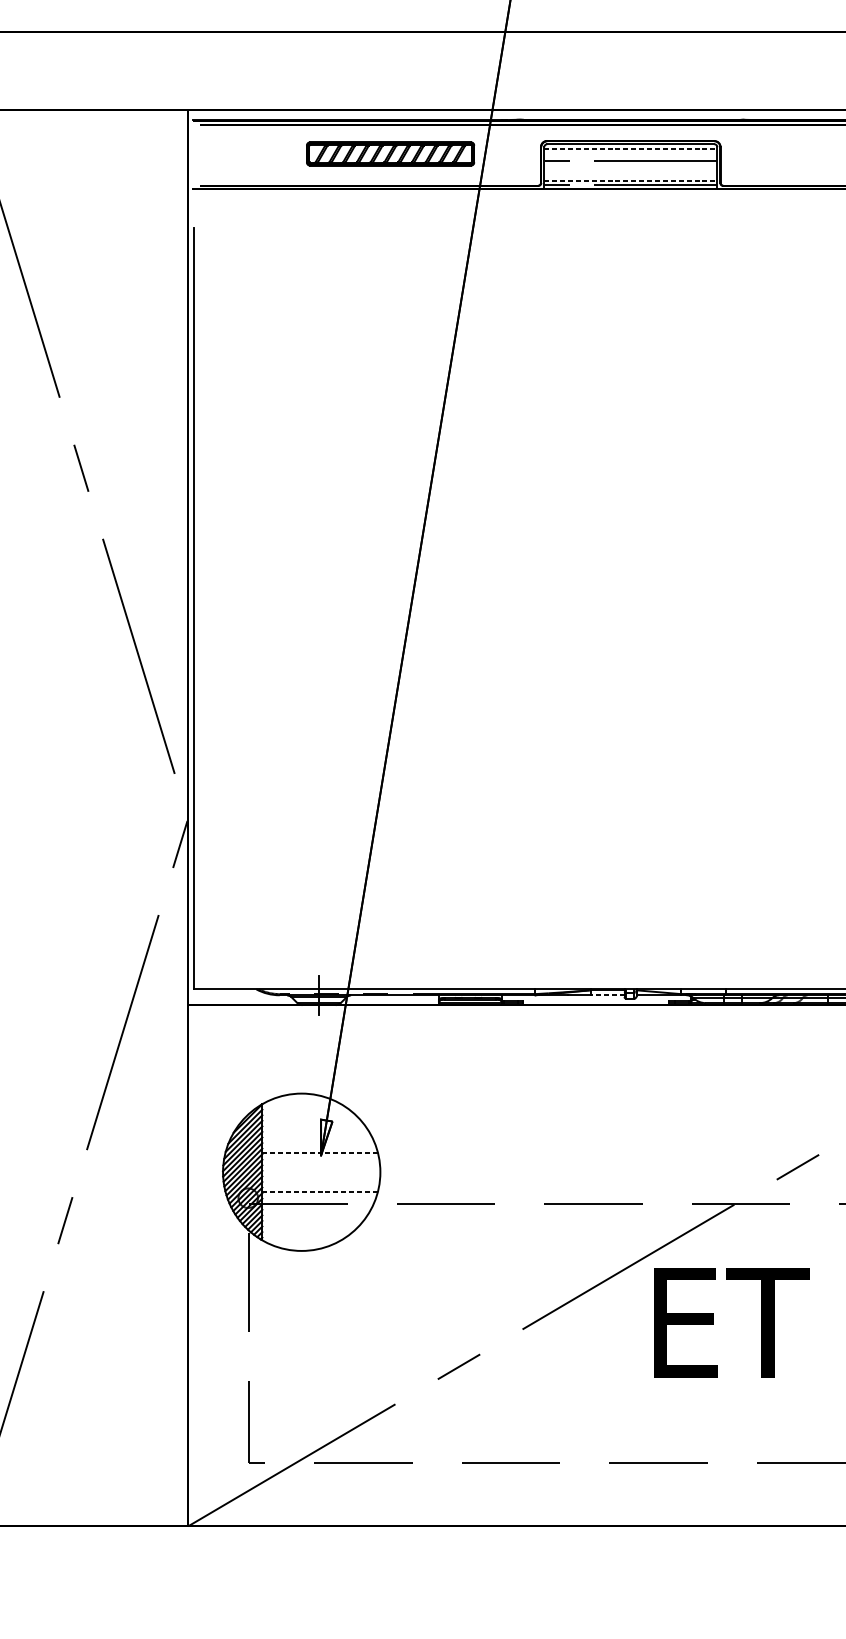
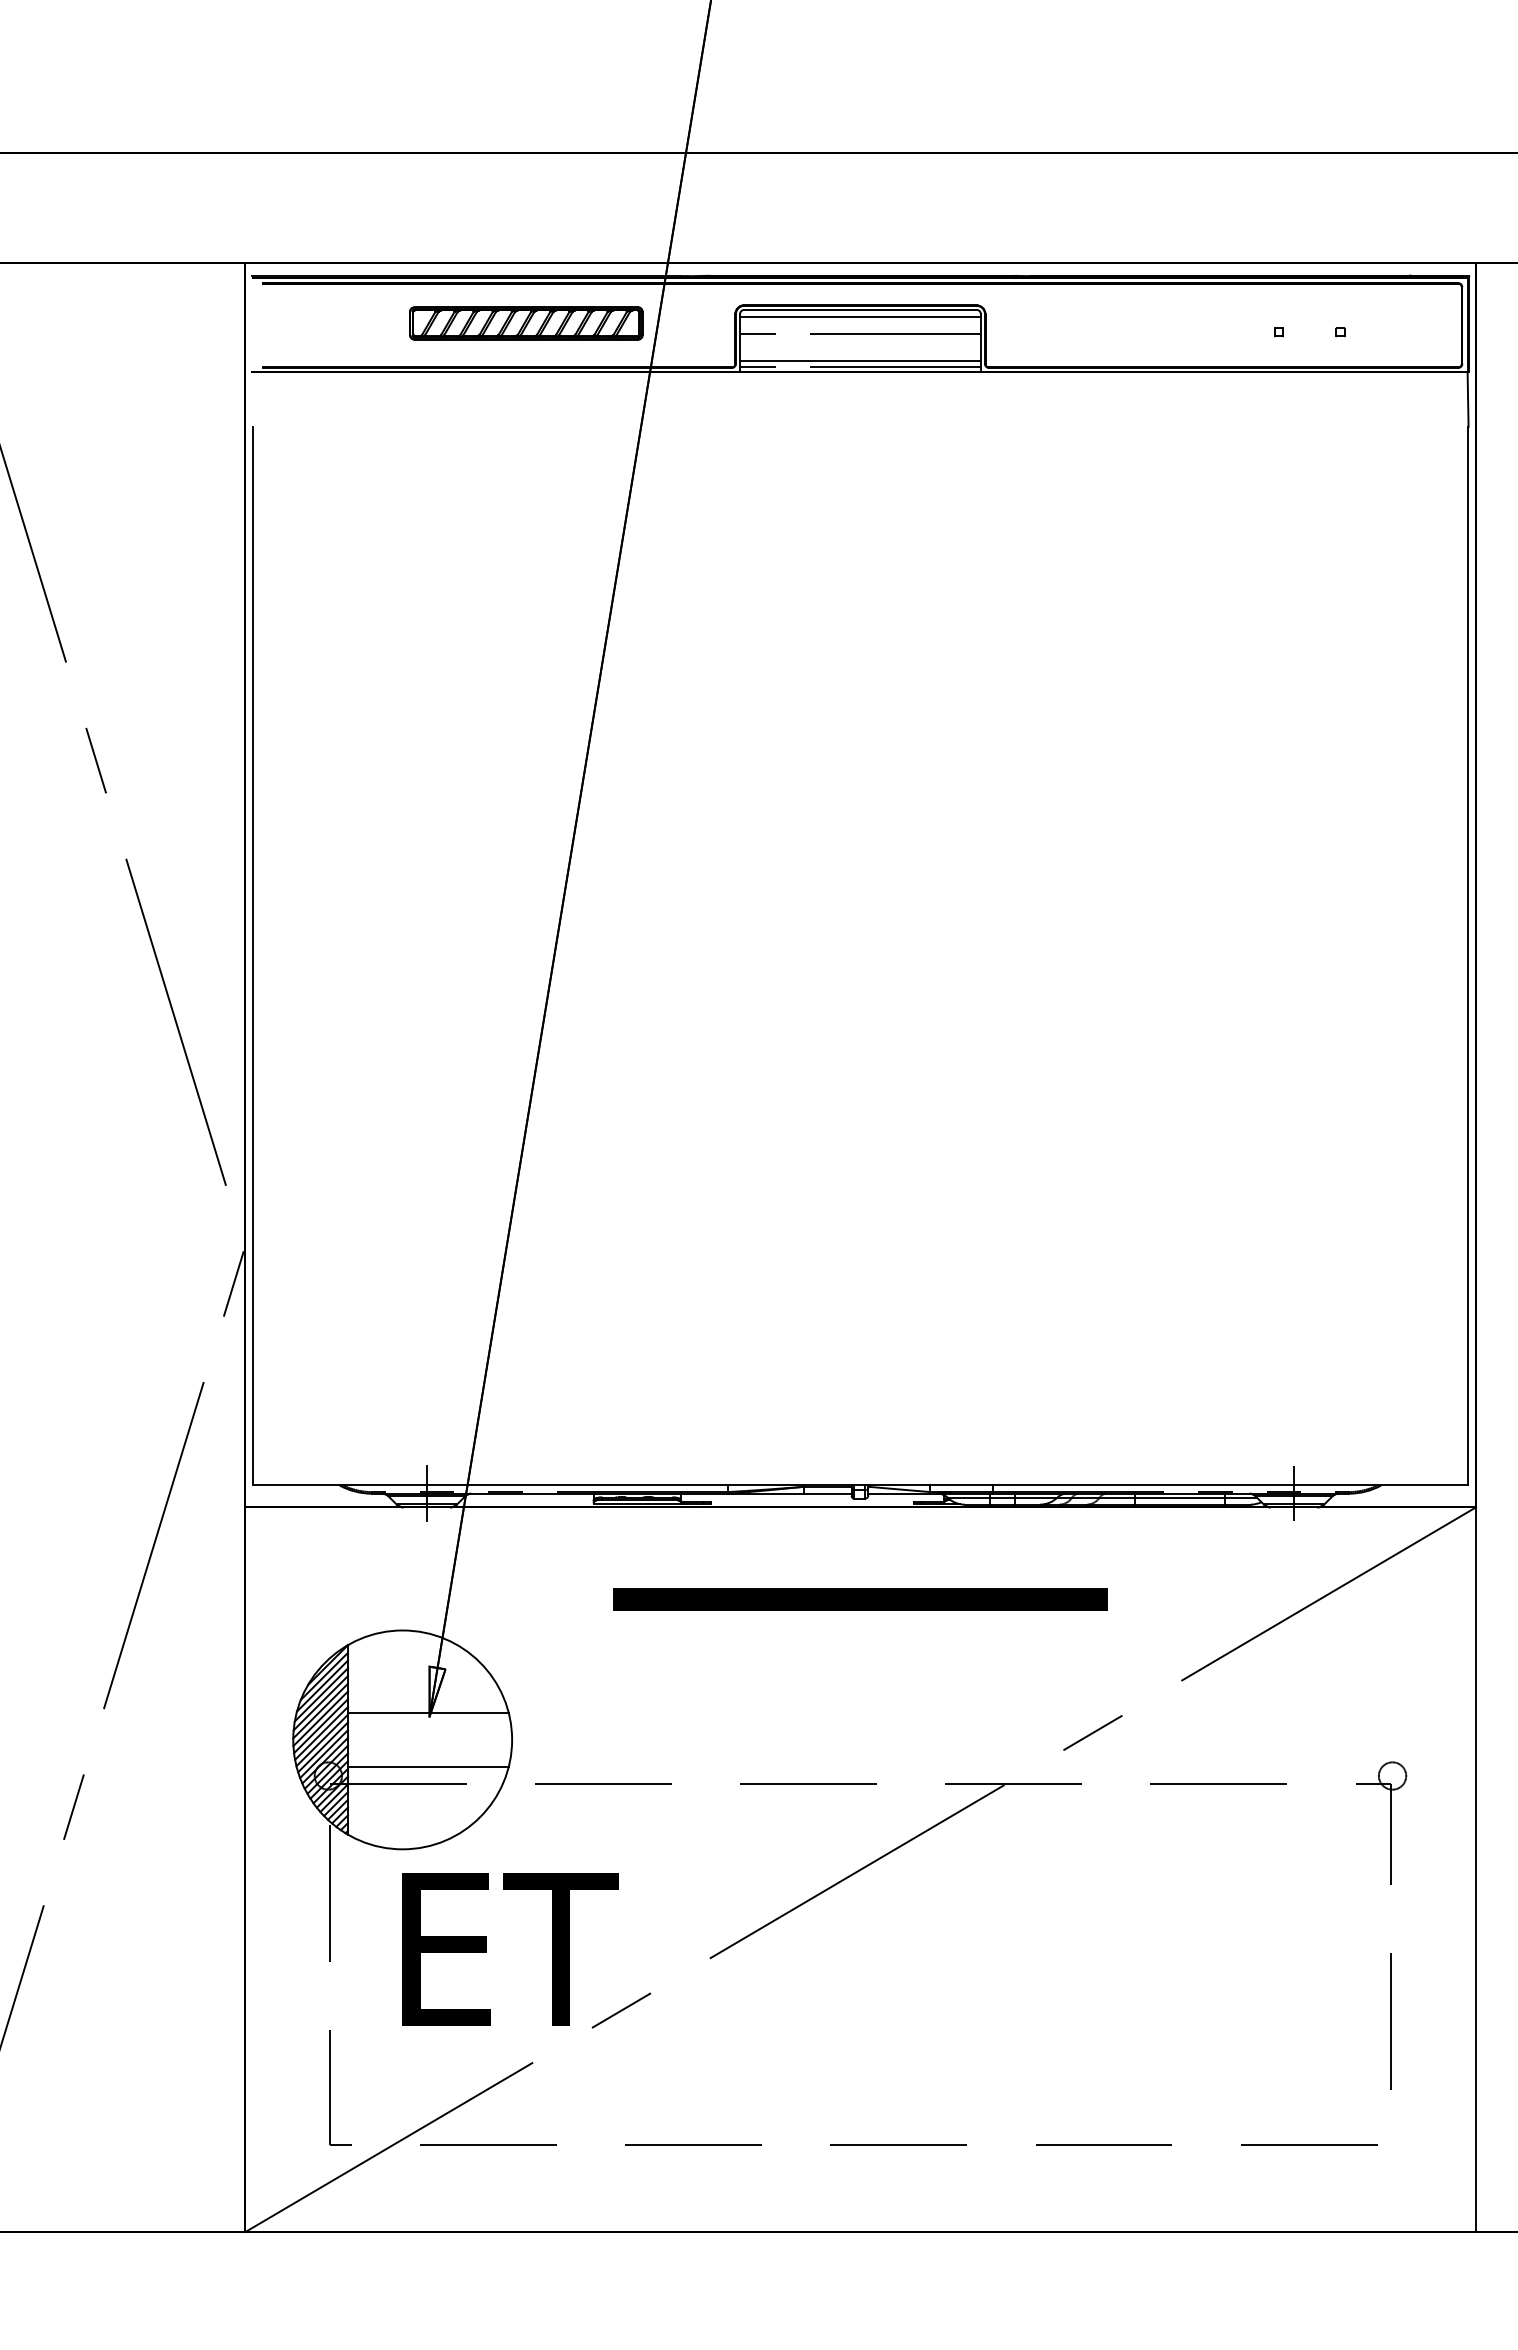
line: (630, 148) -> (860, 316), dashed -> solid
line: (630, 181) -> (860, 361), dashed -> solid
line: (607, 995) -> (828, 1493), dashed -> solid
part: (630, 1071) -> (860, 1599), added
line: (319, 1152) -> (427, 1712), dashed -> solid
line: (319, 1192) -> (427, 1767), dashed -> solid
text: (731, 1322) -> (510, 1949), moved

